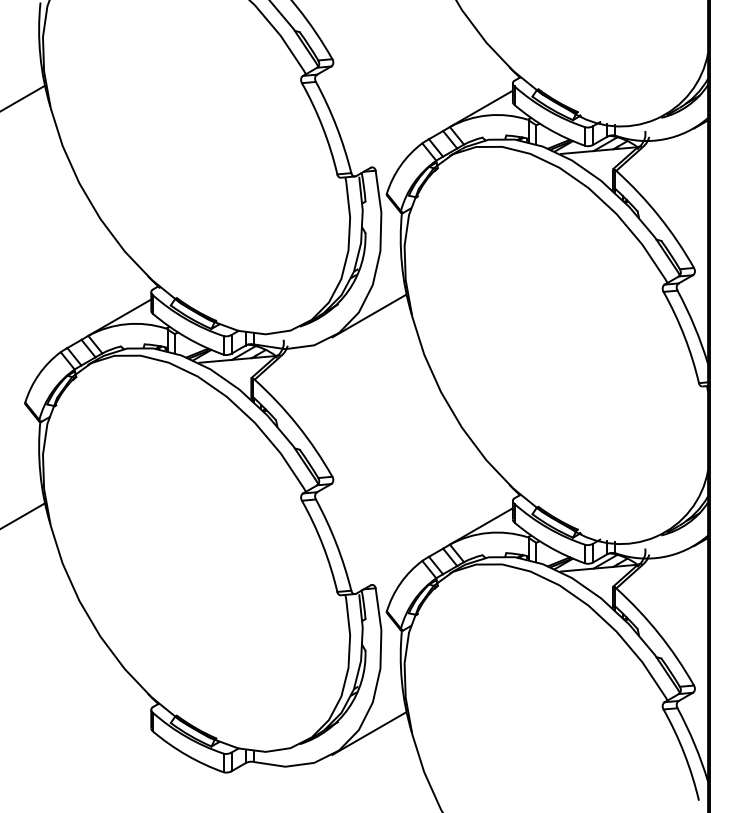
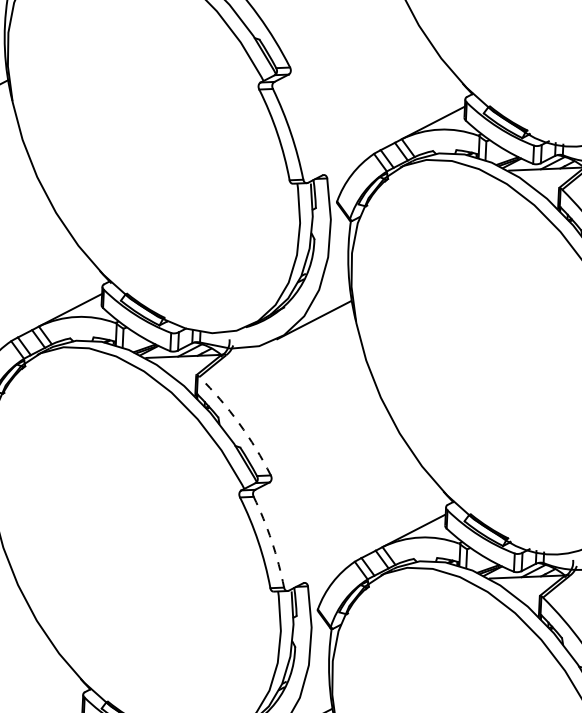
arc: (297, 425) -> (239, 423), solid -> dashed
arc: (336, 544) -> (271, 541), solid -> dashed

